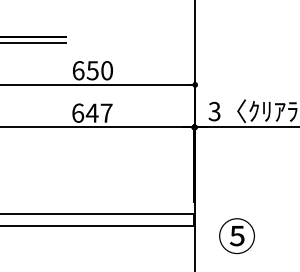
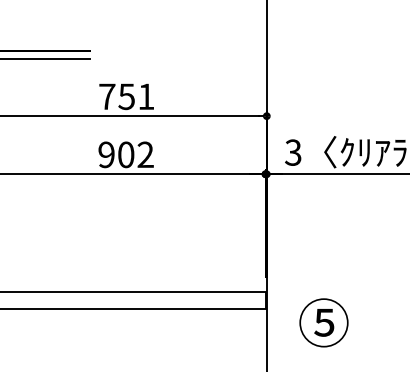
text: (92, 70) -> (126, 96), 650 -> 751
text: (91, 112) -> (125, 154), 647 -> 902

